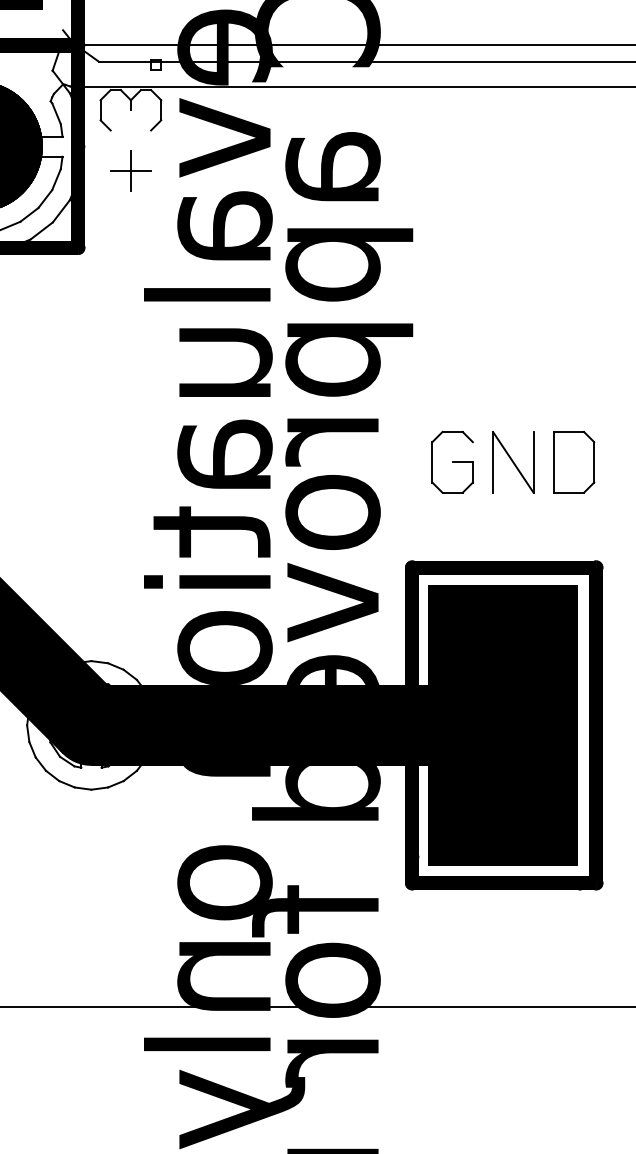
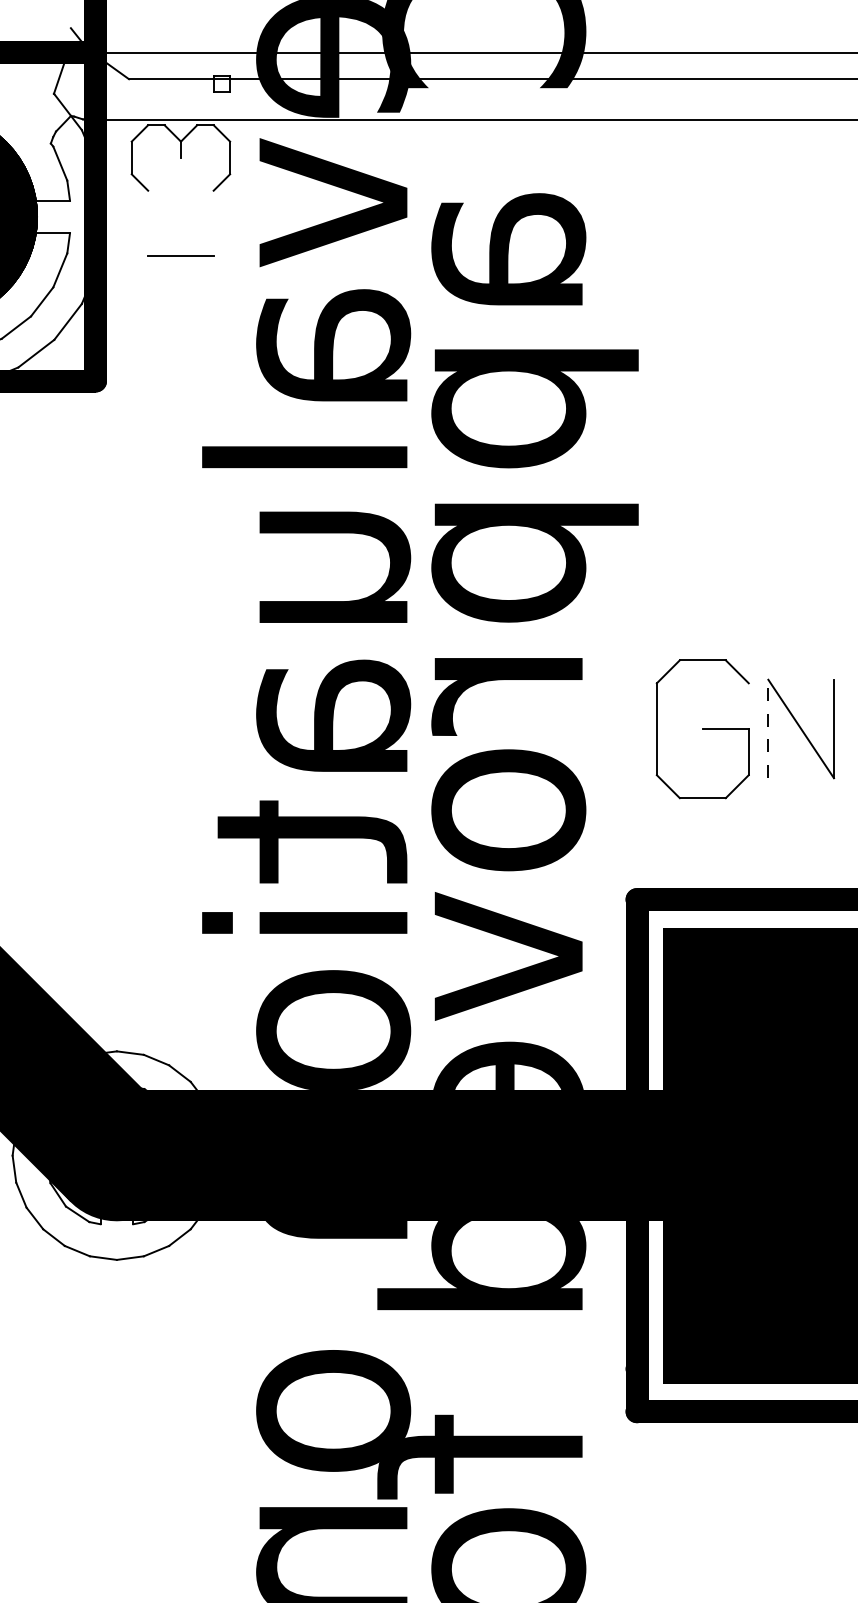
line: (130, 170) -> (180, 255), removed
part: (452, 461) -> (702, 727), size x1.4
line: (493, 461) -> (769, 727), solid -> dashed

